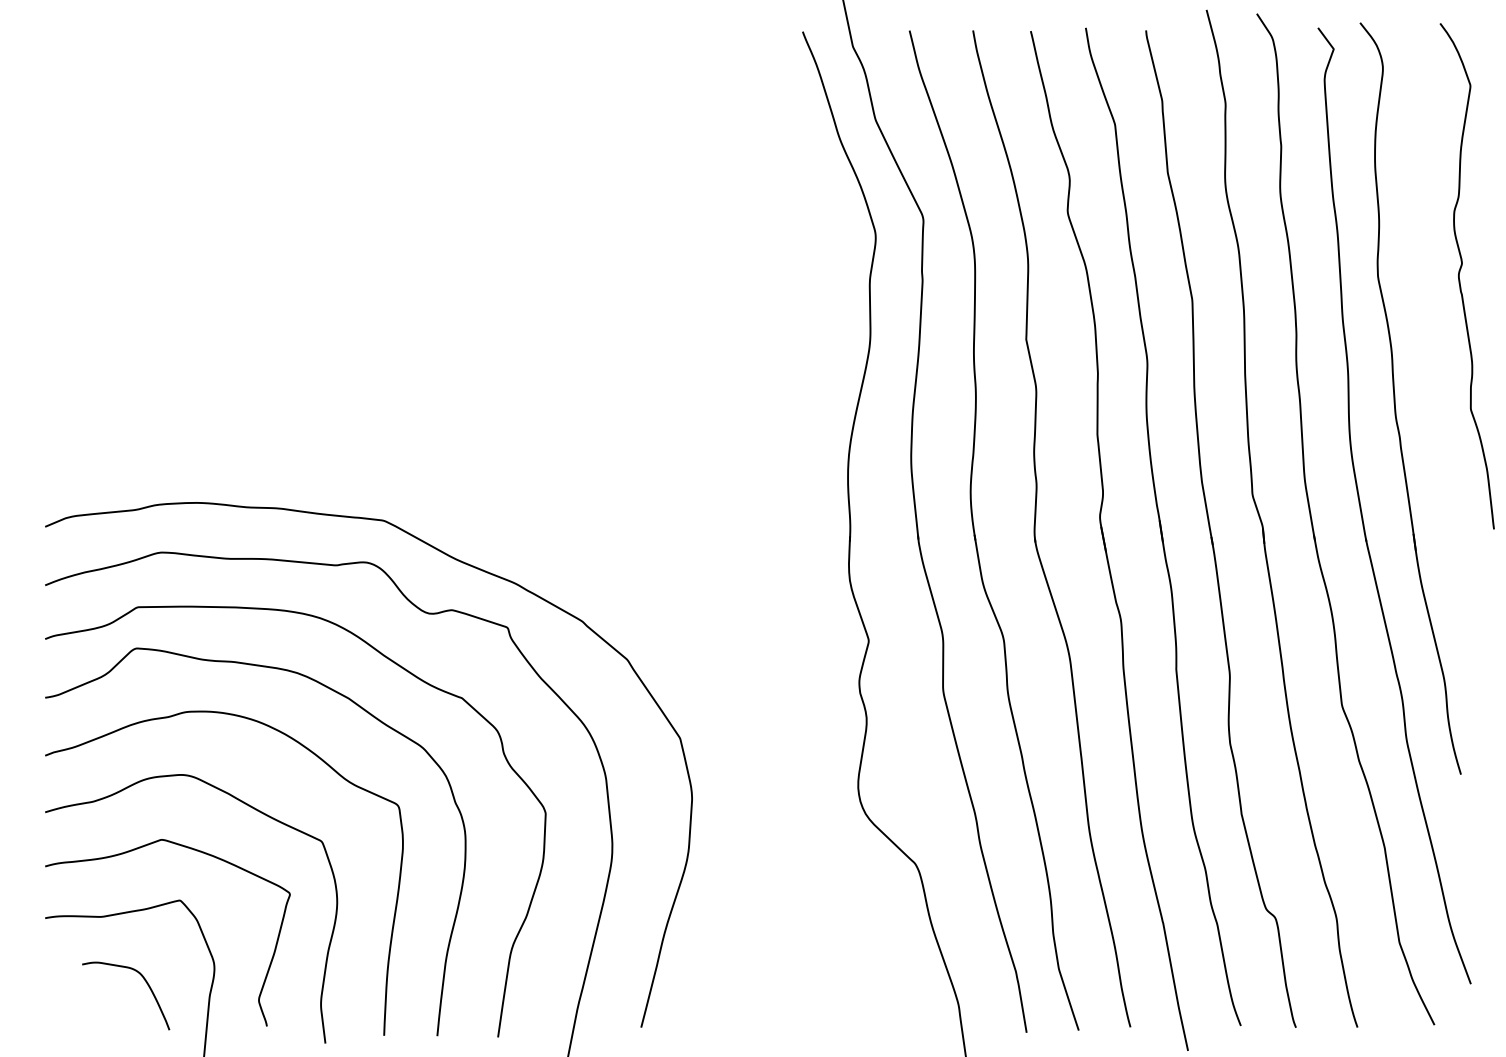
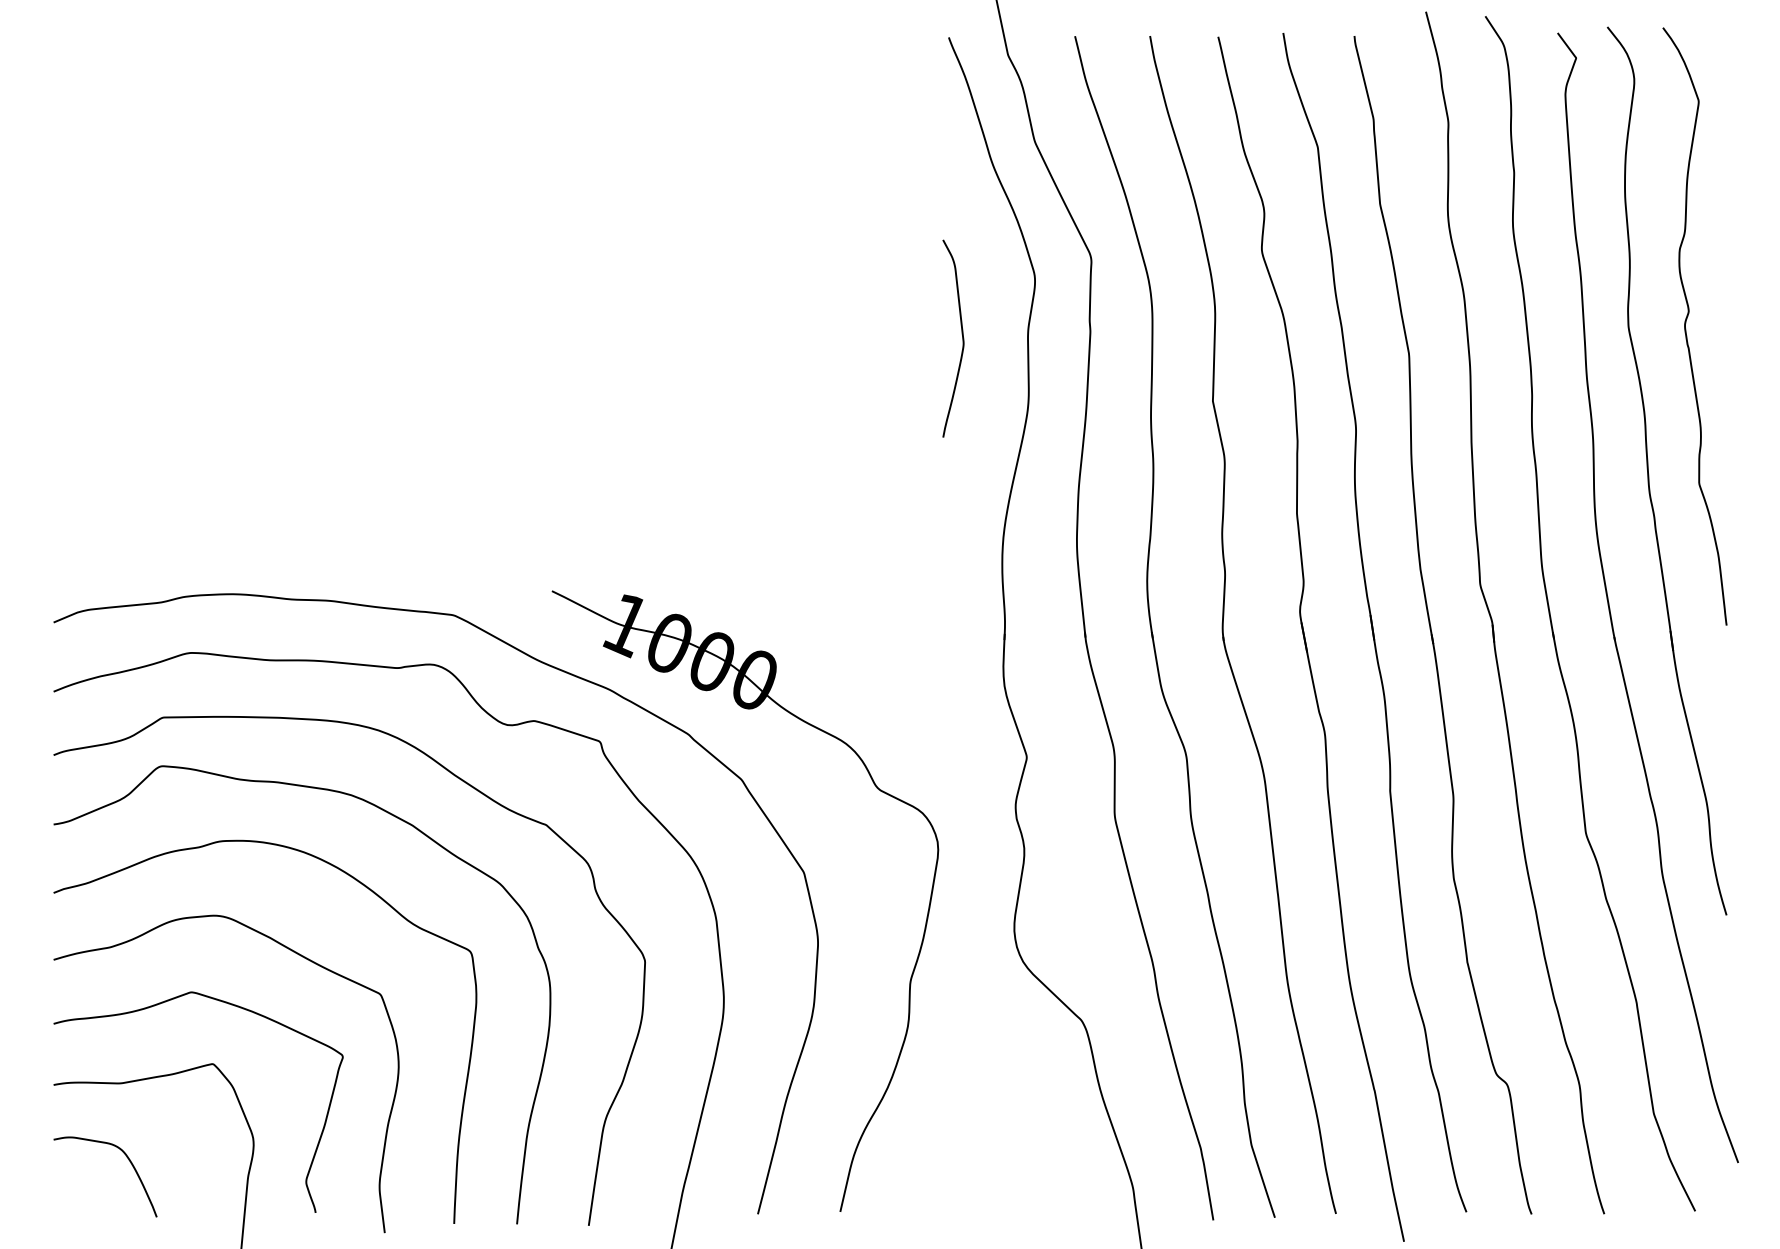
curve: (1459, 276) -> (1685, 326), moved
curve: (813, 284) -> (961, 336), added
part: (741, 667) -> (876, 788), added
curve: (145, 982) -> (128, 1160), moved

